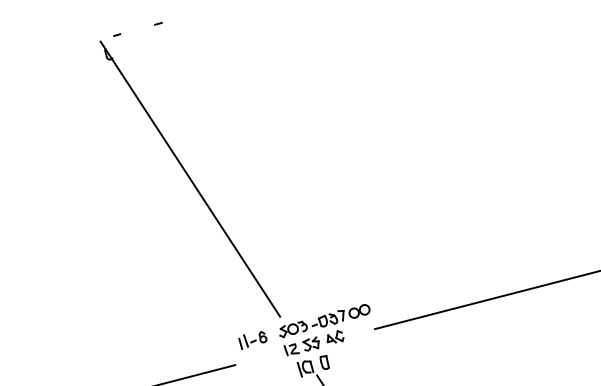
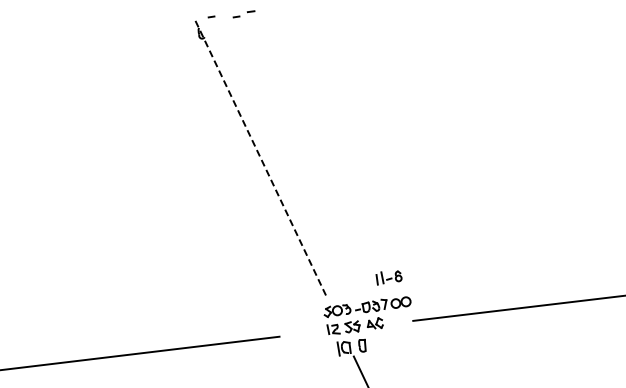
line: (143, 31) -> (236, 16), added
line: (190, 179) -> (261, 159), solid -> dashed
part: (252, 339) -> (388, 277), moved

